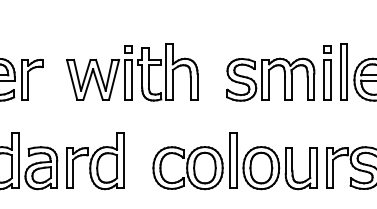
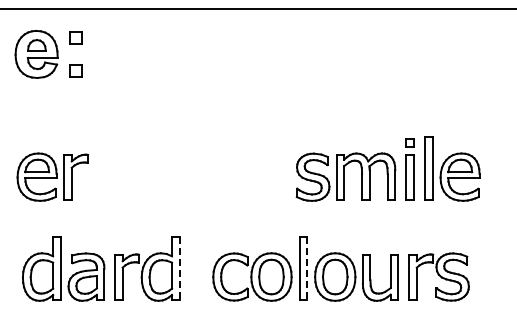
part: (132, 72) -> (189, 168), removed
line: (123, 160) -> (179, 268), solid -> dashed
line: (236, 160) -> (307, 268), solid -> dashed

